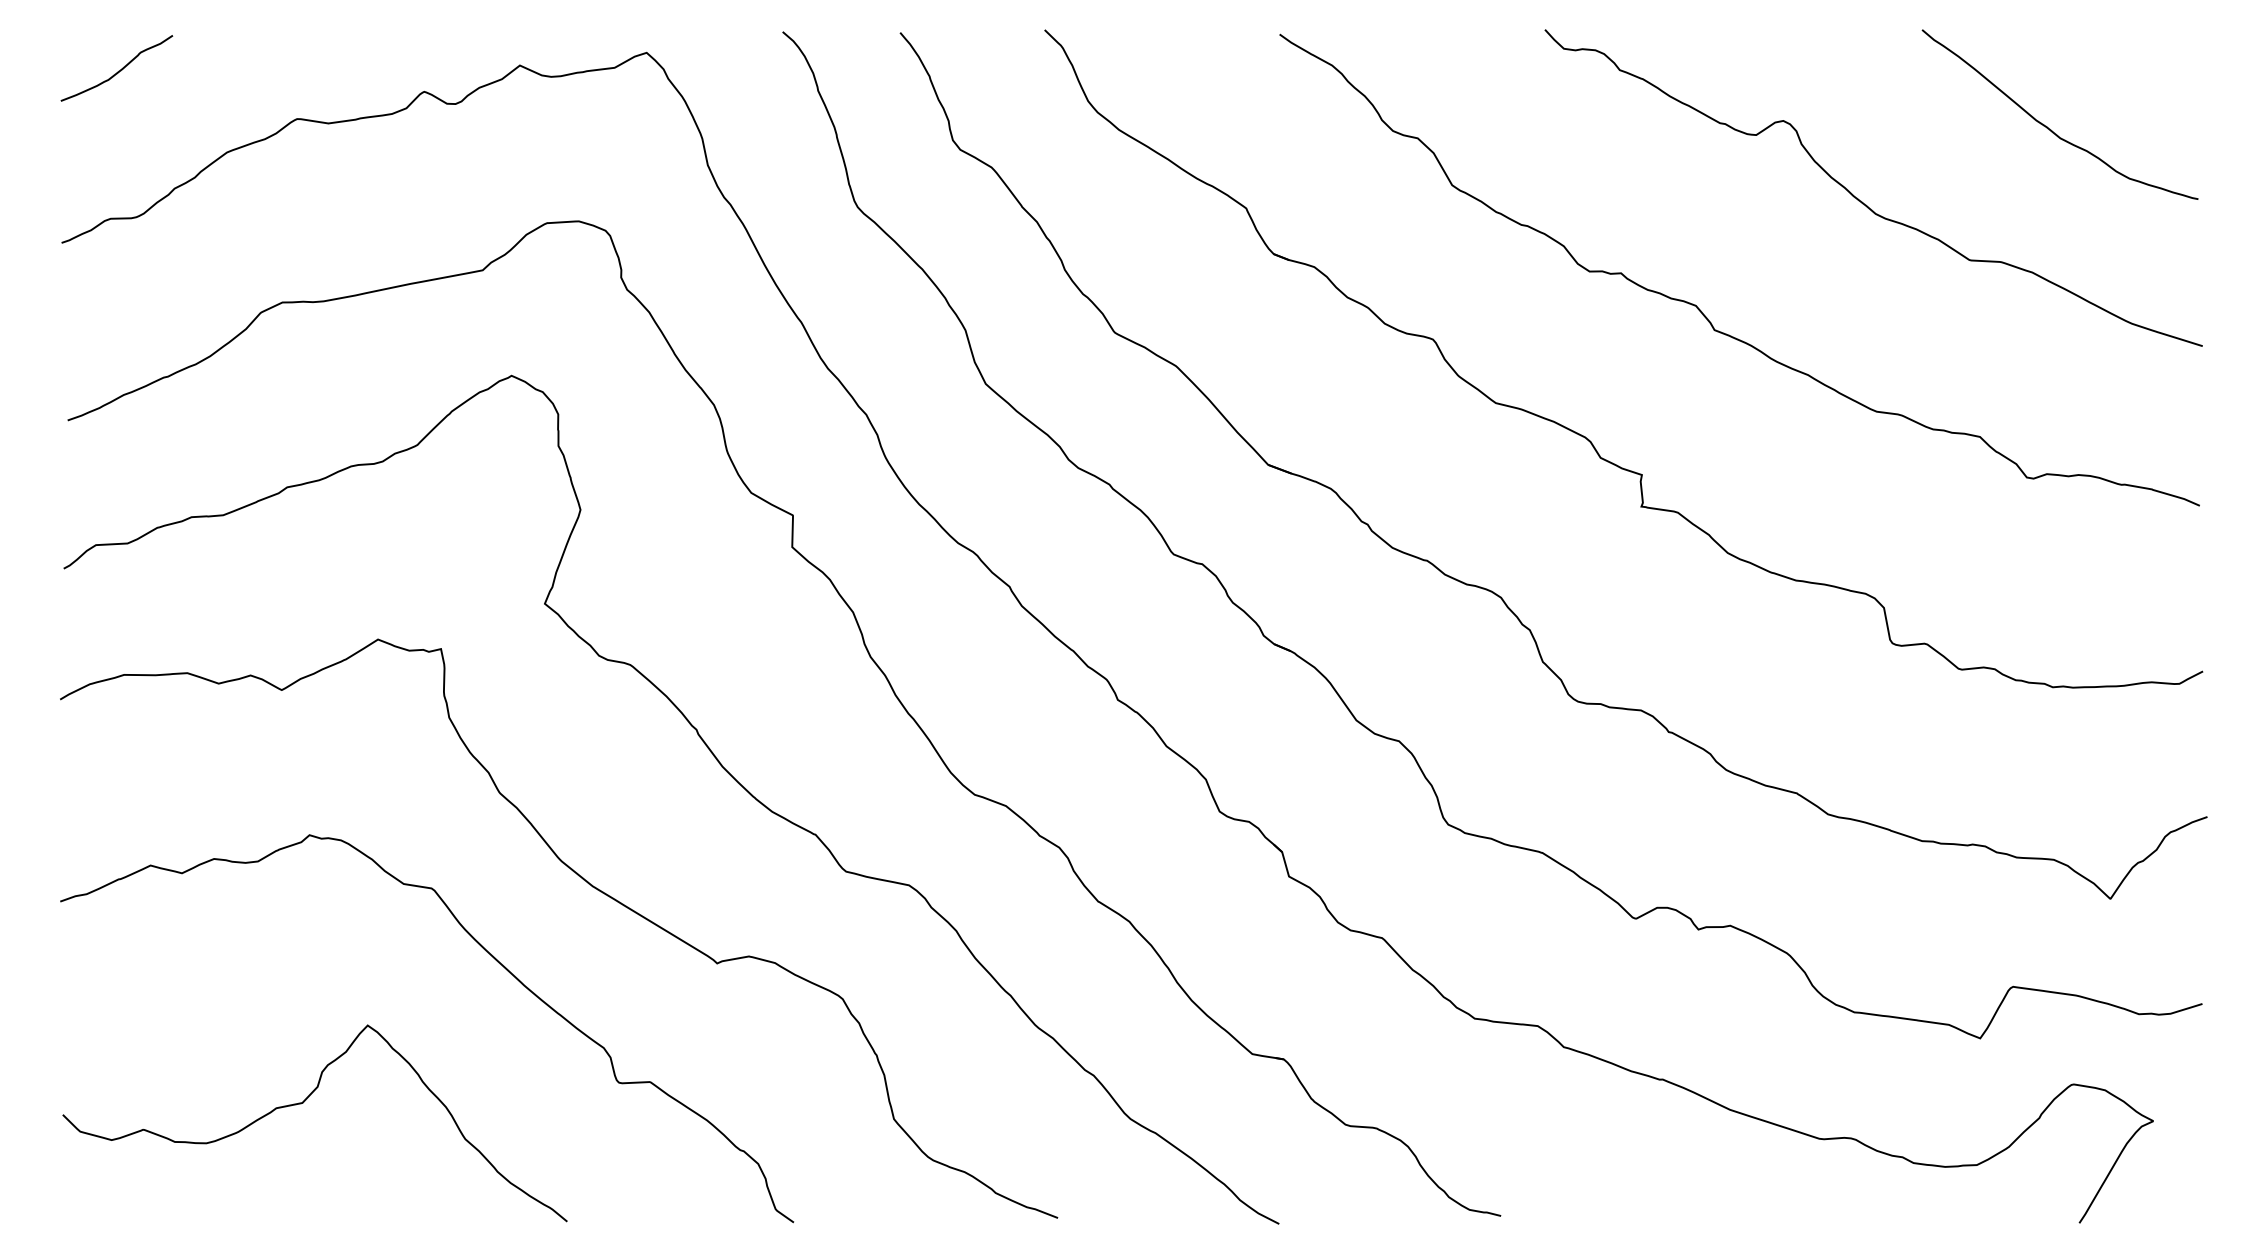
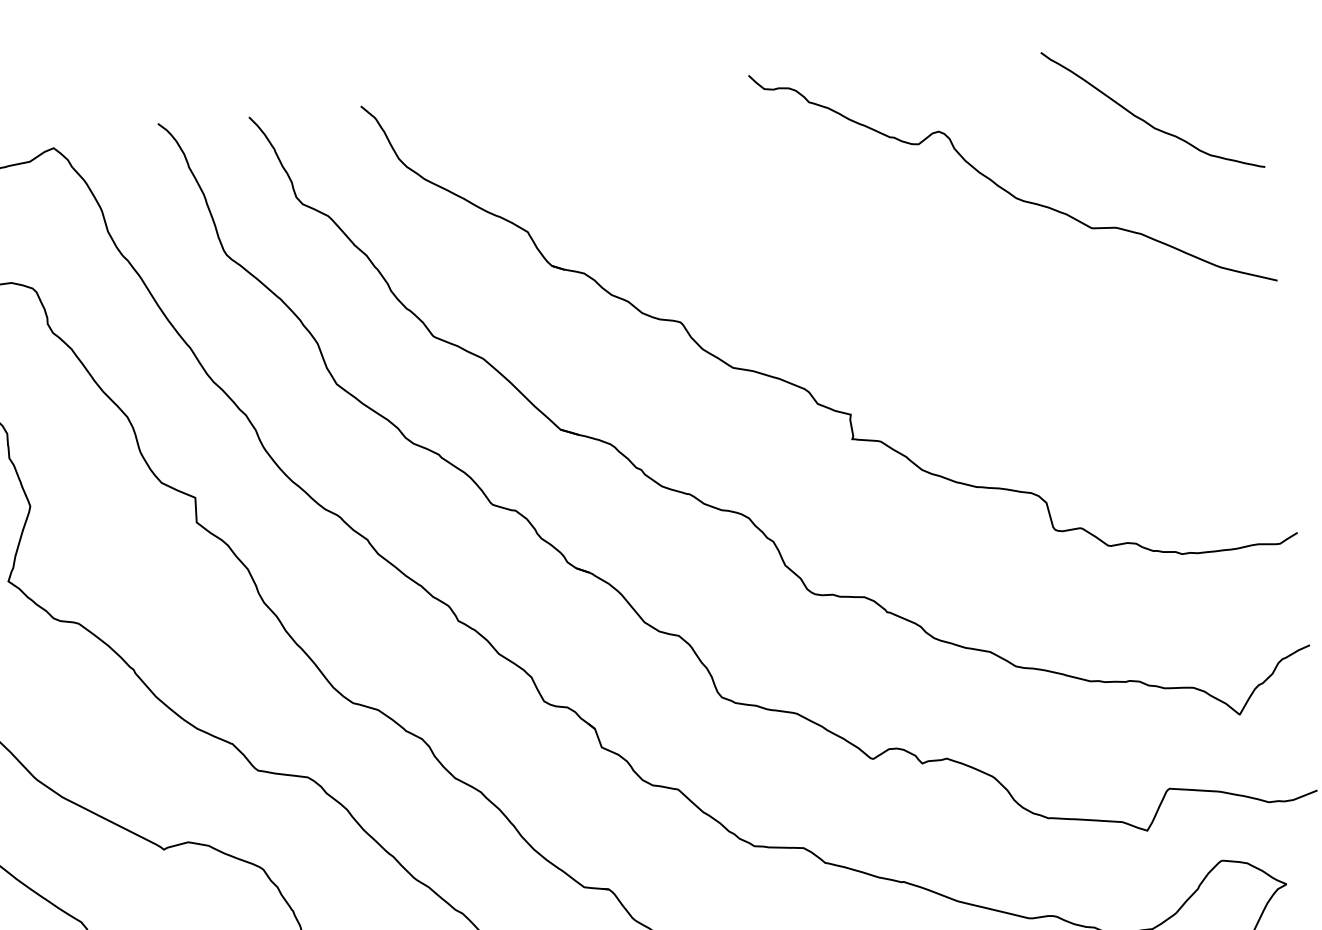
curve: (1699, 308) -> (885, 282), removed

